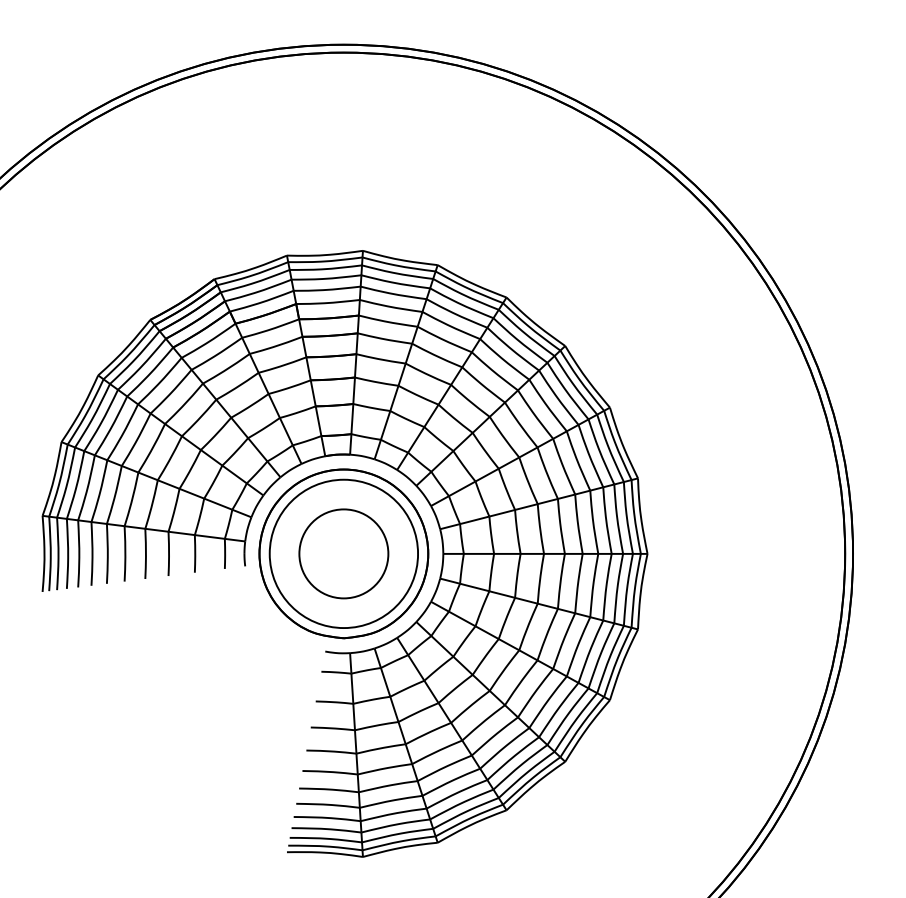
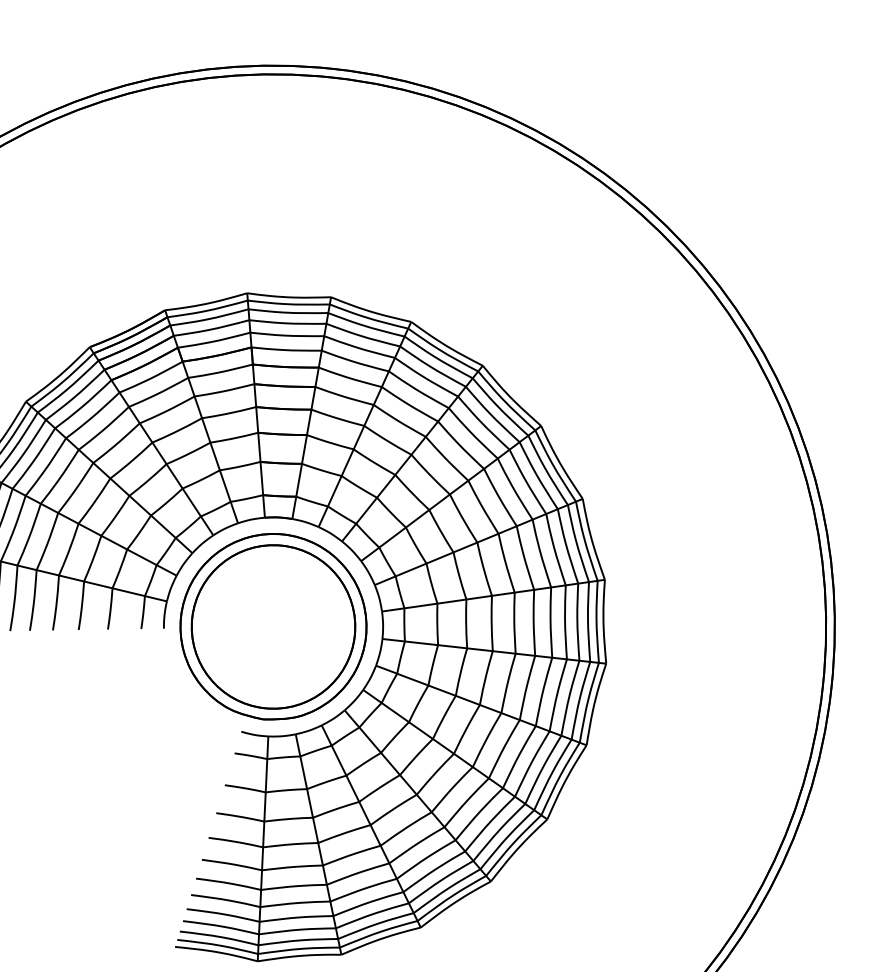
circle: (343, 553) -> (273, 626), size x1.67

